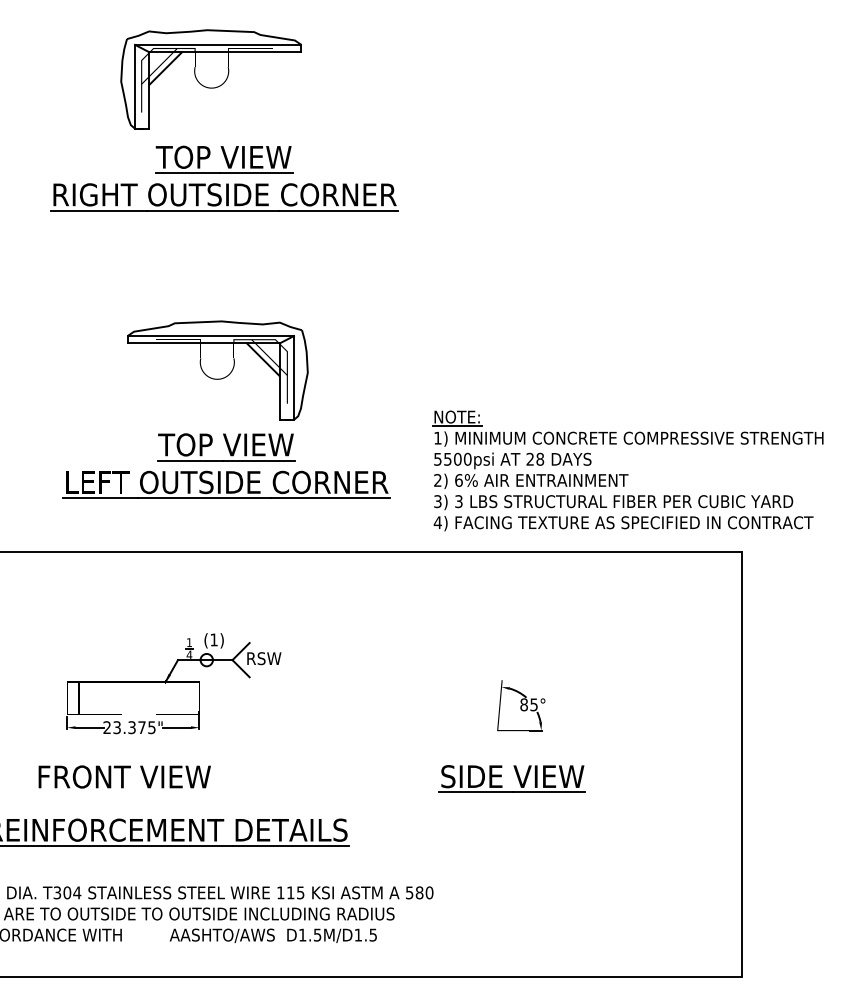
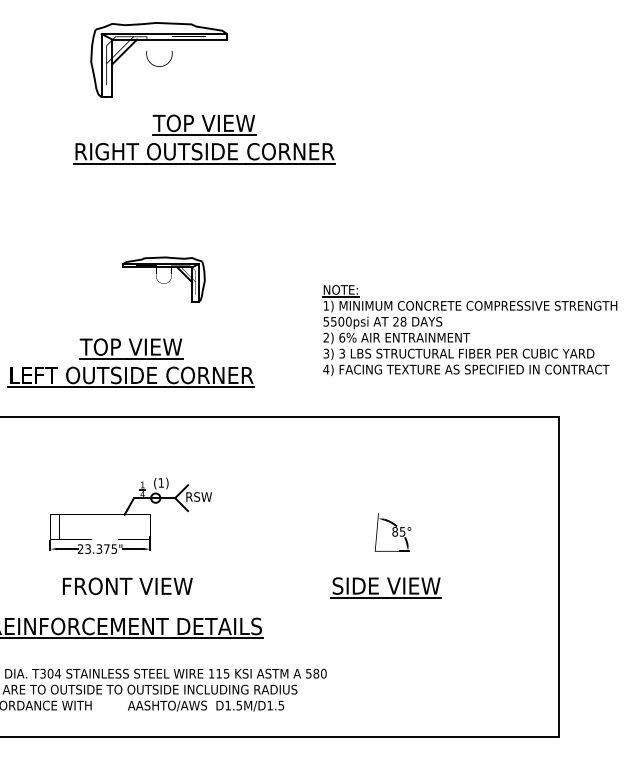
part: (224, 178) -> (204, 139), moved
part: (217, 370) -> (163, 279), size x0.6
part: (226, 465) -> (131, 362), moved
part: (627, 470) -> (469, 330), moved
text: (124, 776) -> (127, 585), moved

